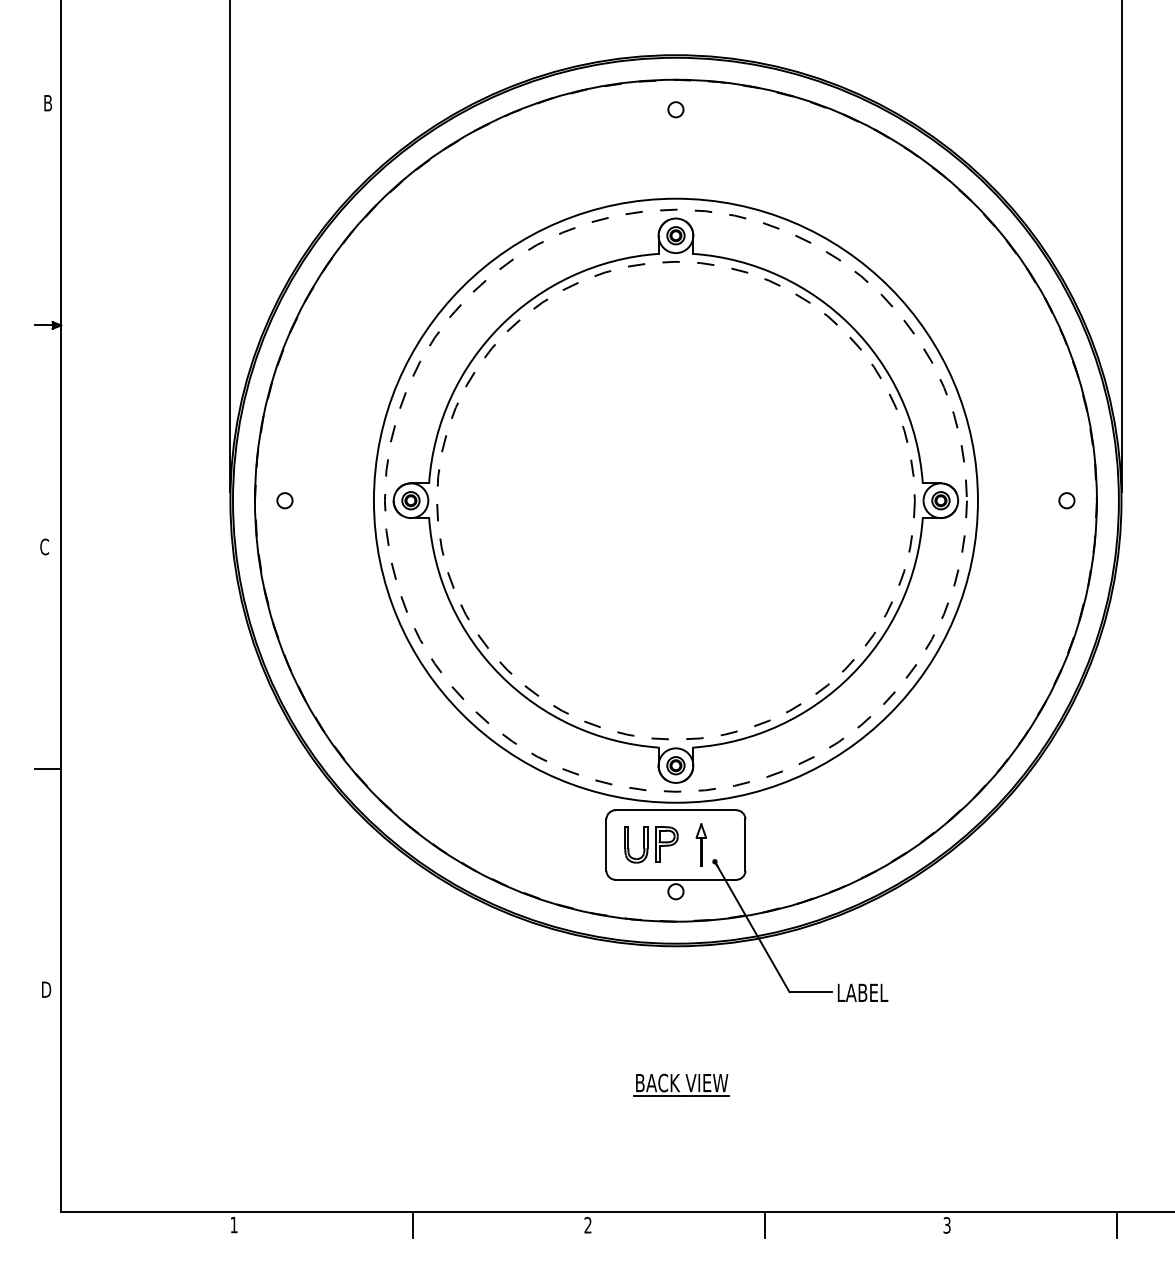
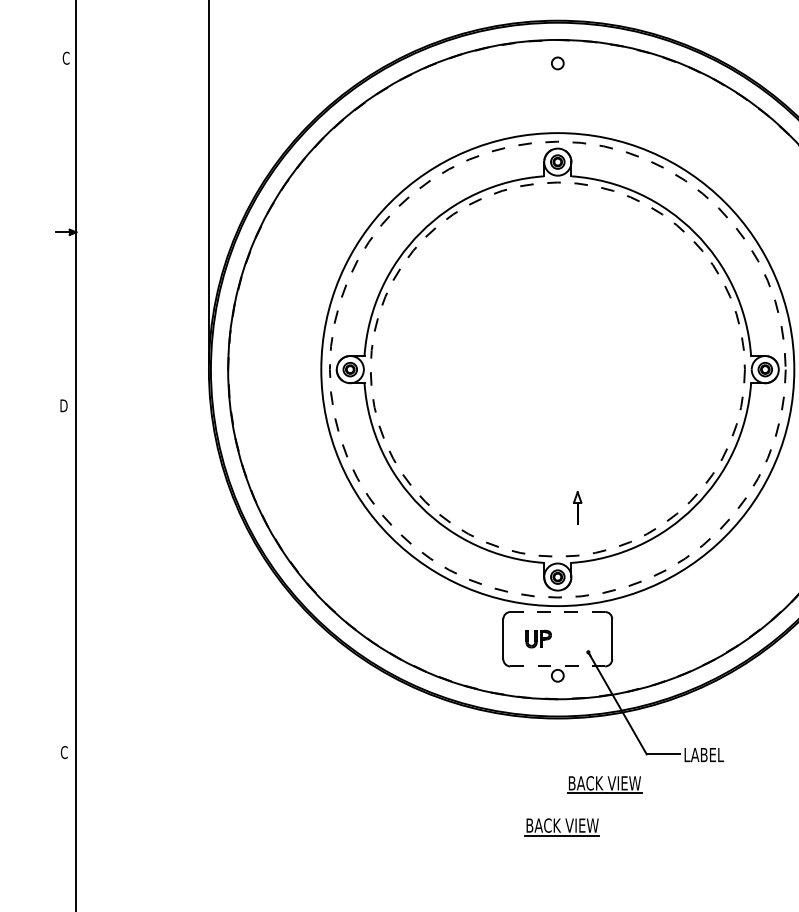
text: (47, 102) -> (65, 57), B -> C
circle: (284, 500) -> (251, 369), removed
text: (44, 546) -> (63, 405), C -> D
line: (48, 768) -> (66, 579), removed
line: (675, 810) -> (557, 612), solid -> dashed
part: (651, 844) -> (538, 638), size x0.6
part: (700, 844) -> (577, 508), moved
line: (676, 879) -> (558, 666), solid -> dashed
text: (46, 989) -> (64, 752), D -> C
part: (735, 1030) -> (604, 784), added

